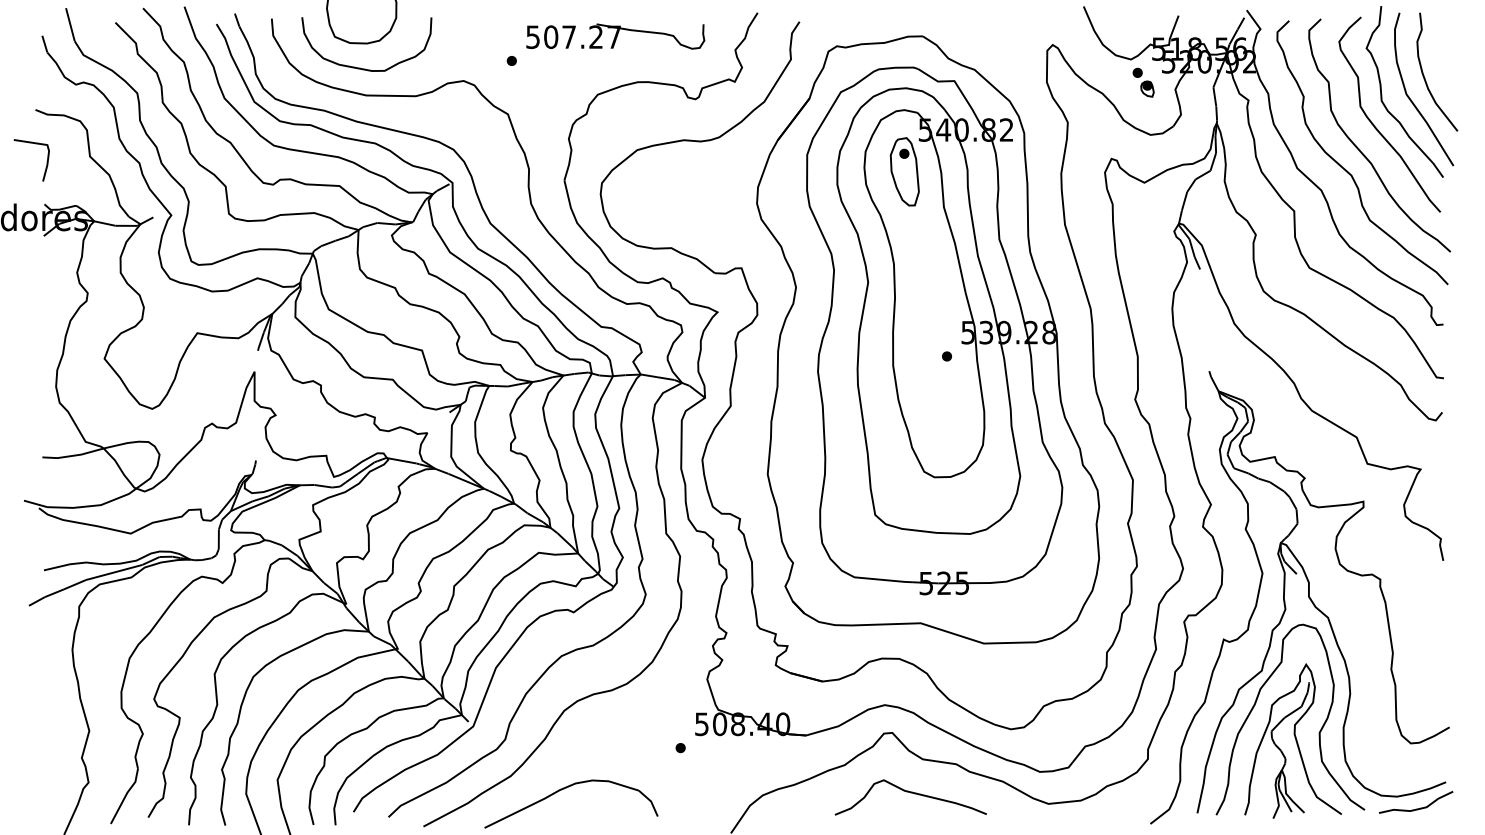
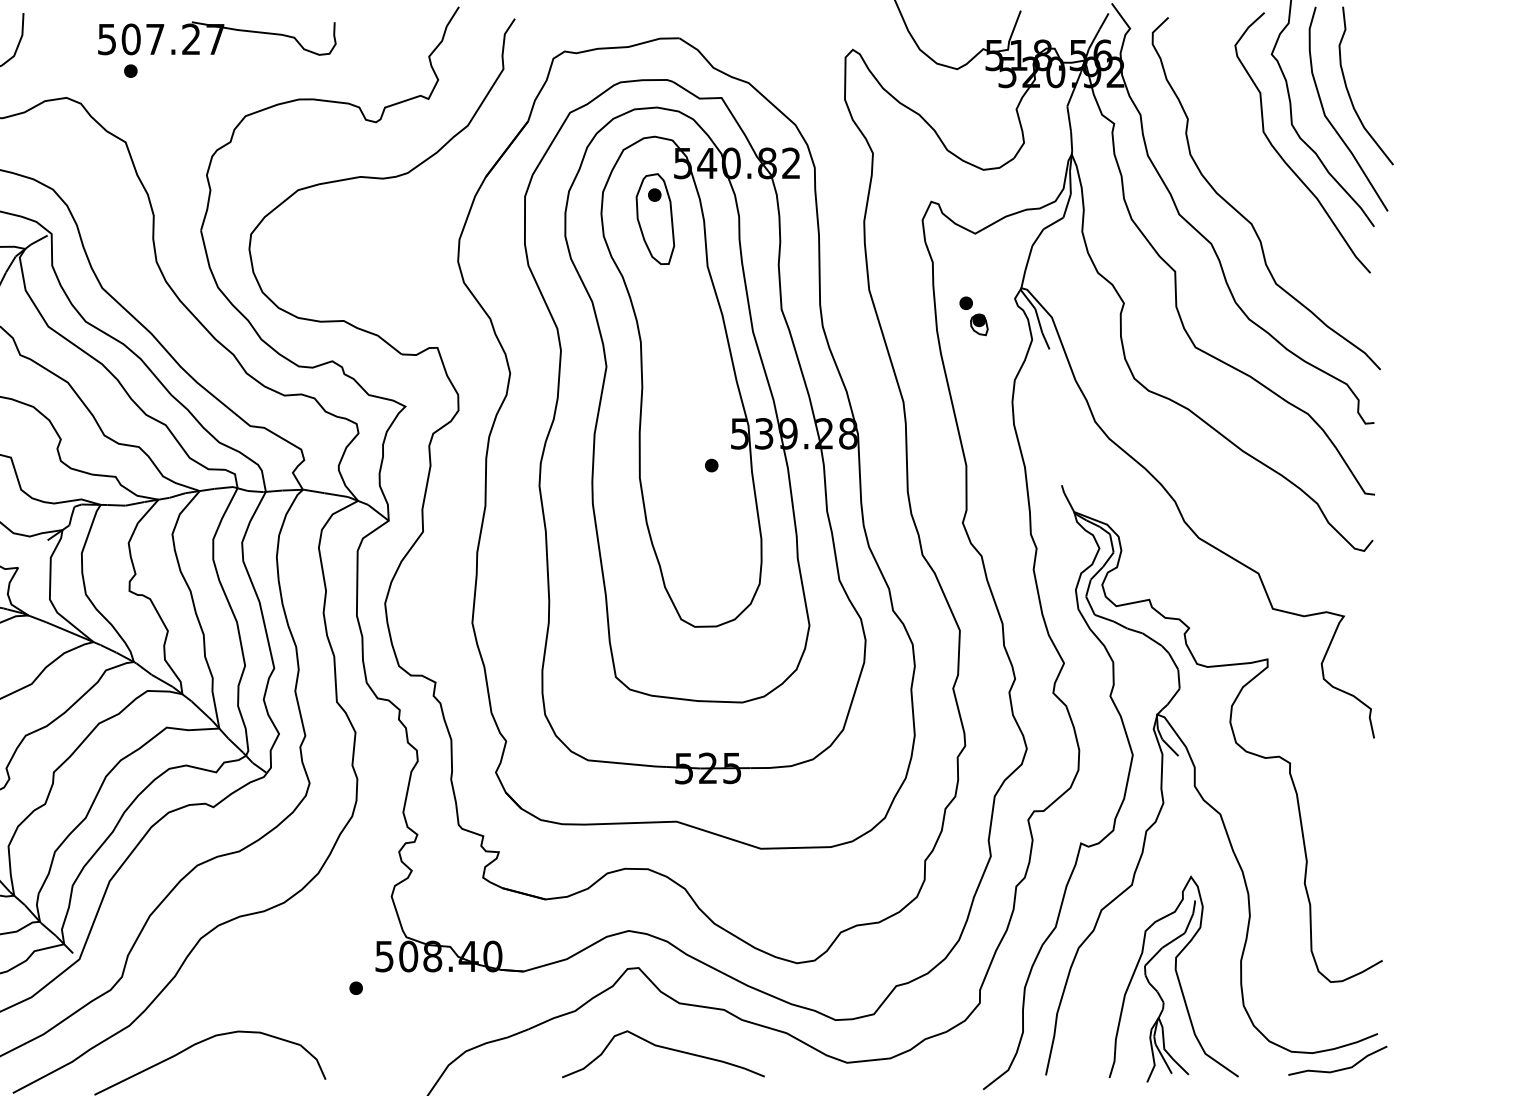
part: (615, 36) -> (217, 38), moved
part: (1143, 82) -> (973, 316), moved
curve: (1359, 148) -> (1262, 187), removed
curve: (1318, 732) -> (1207, 967), removed

